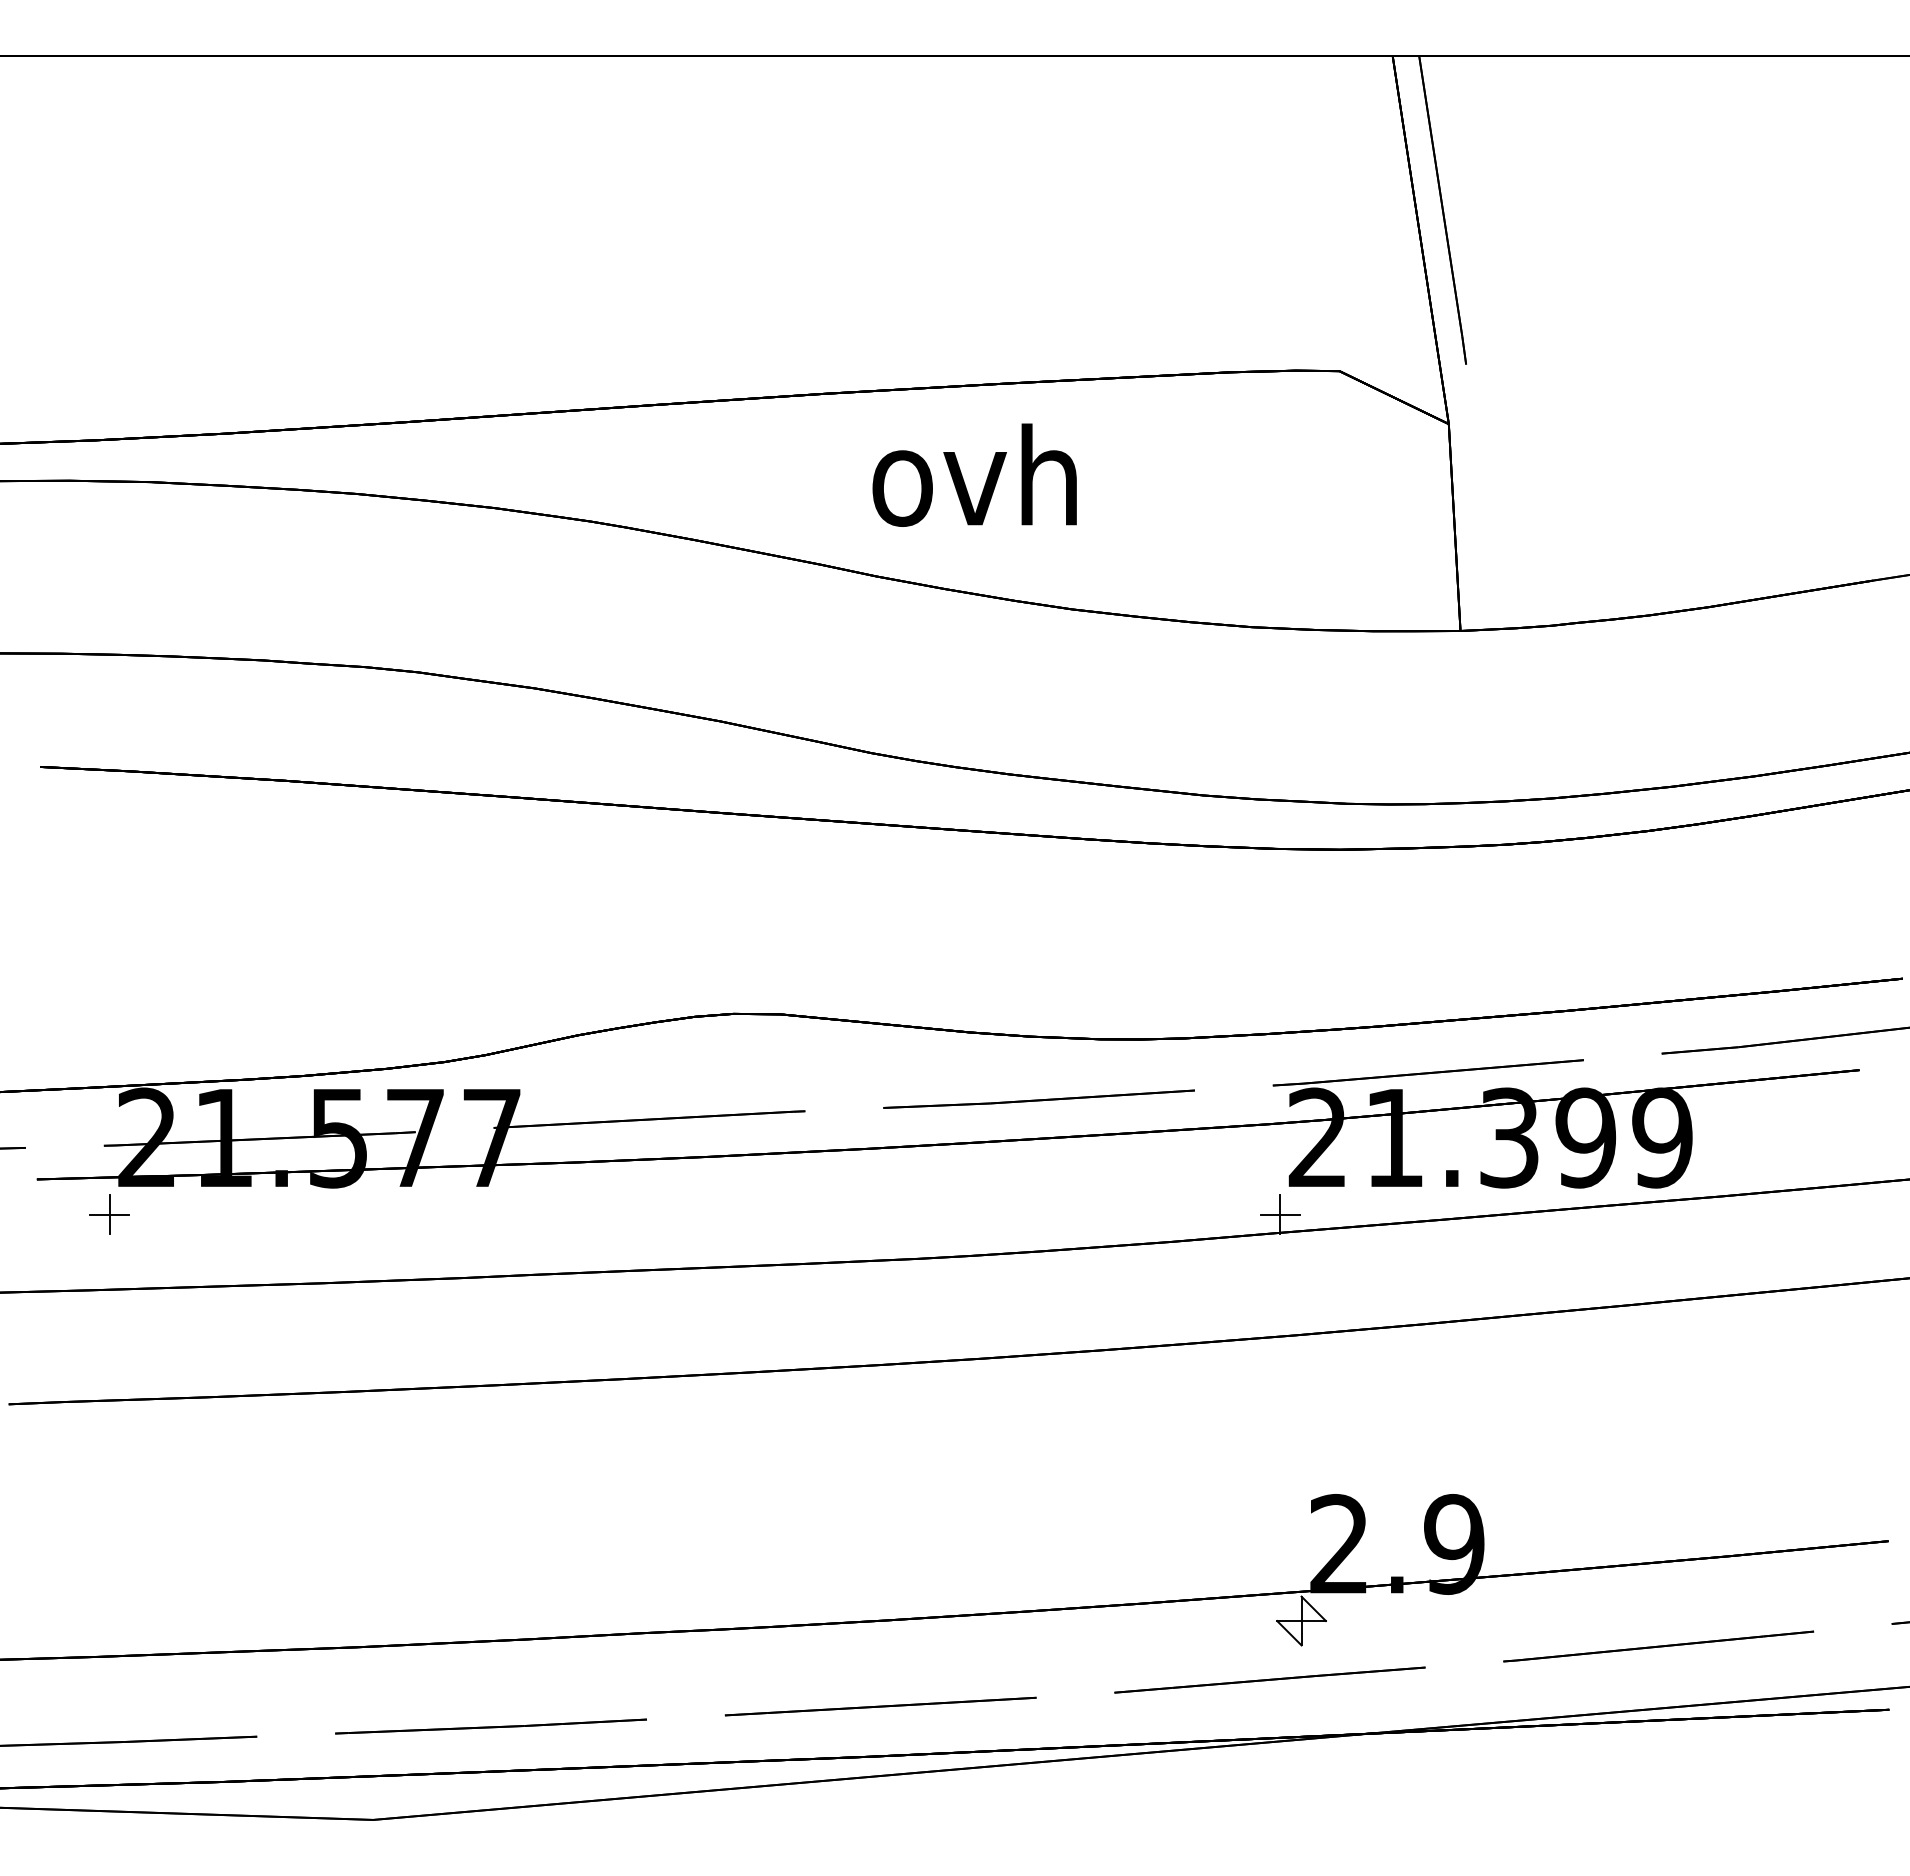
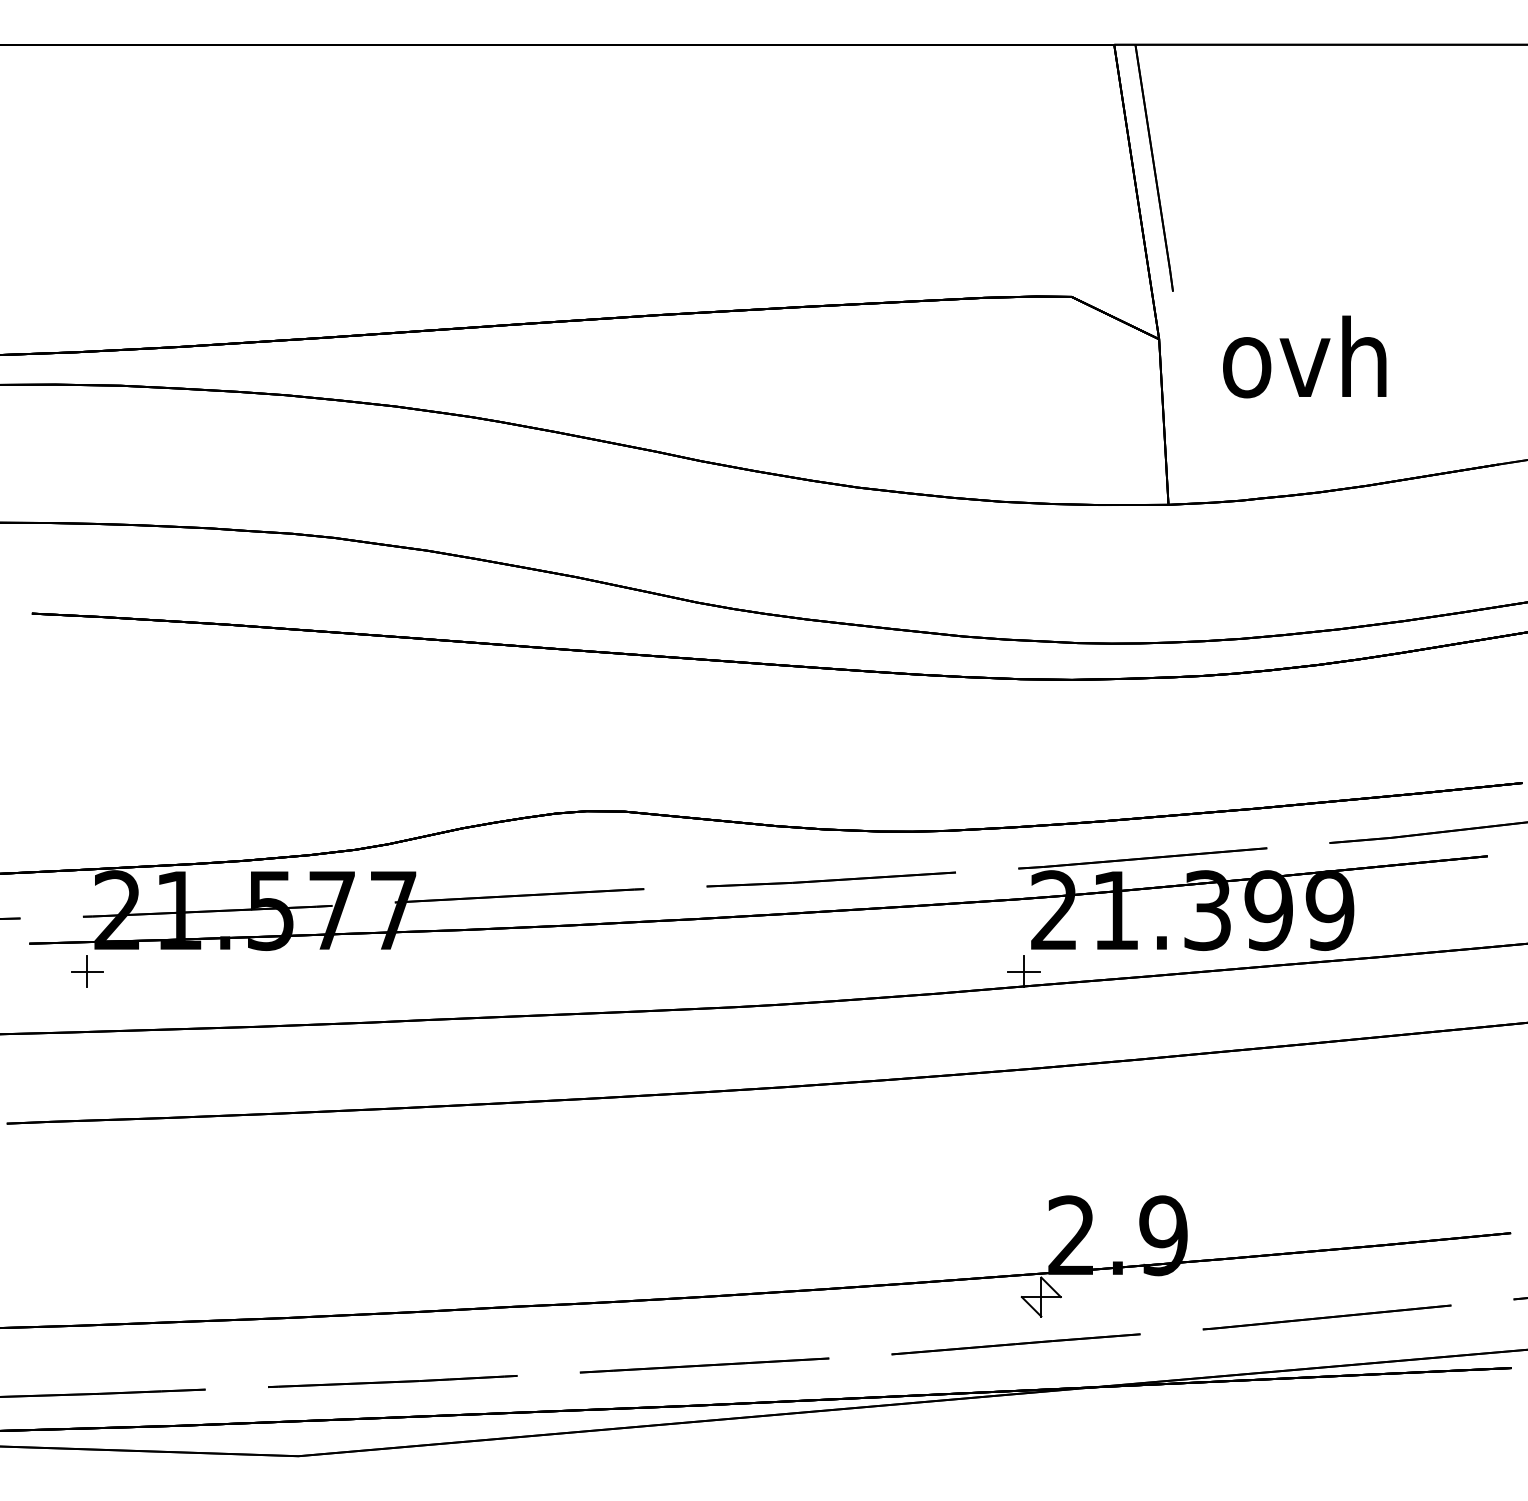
text: (974, 474) -> (1304, 356), moved

